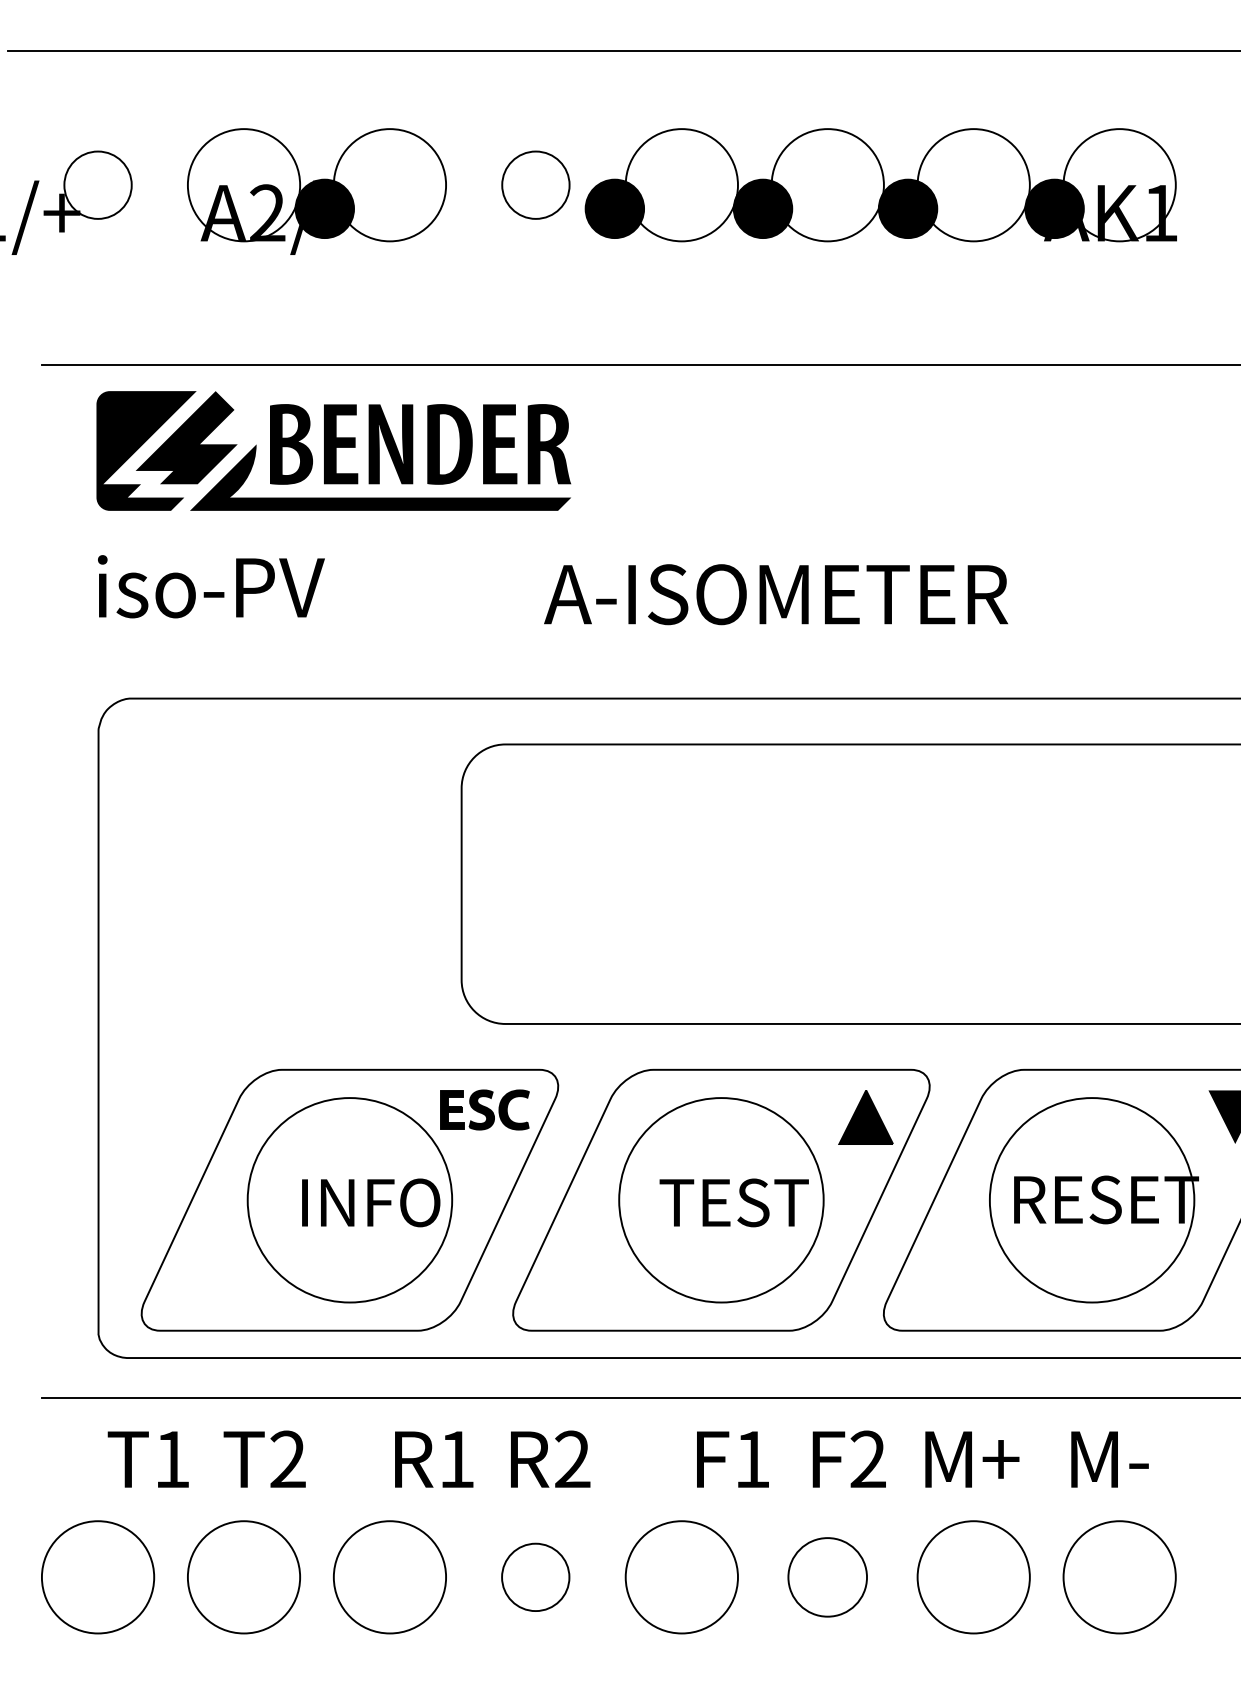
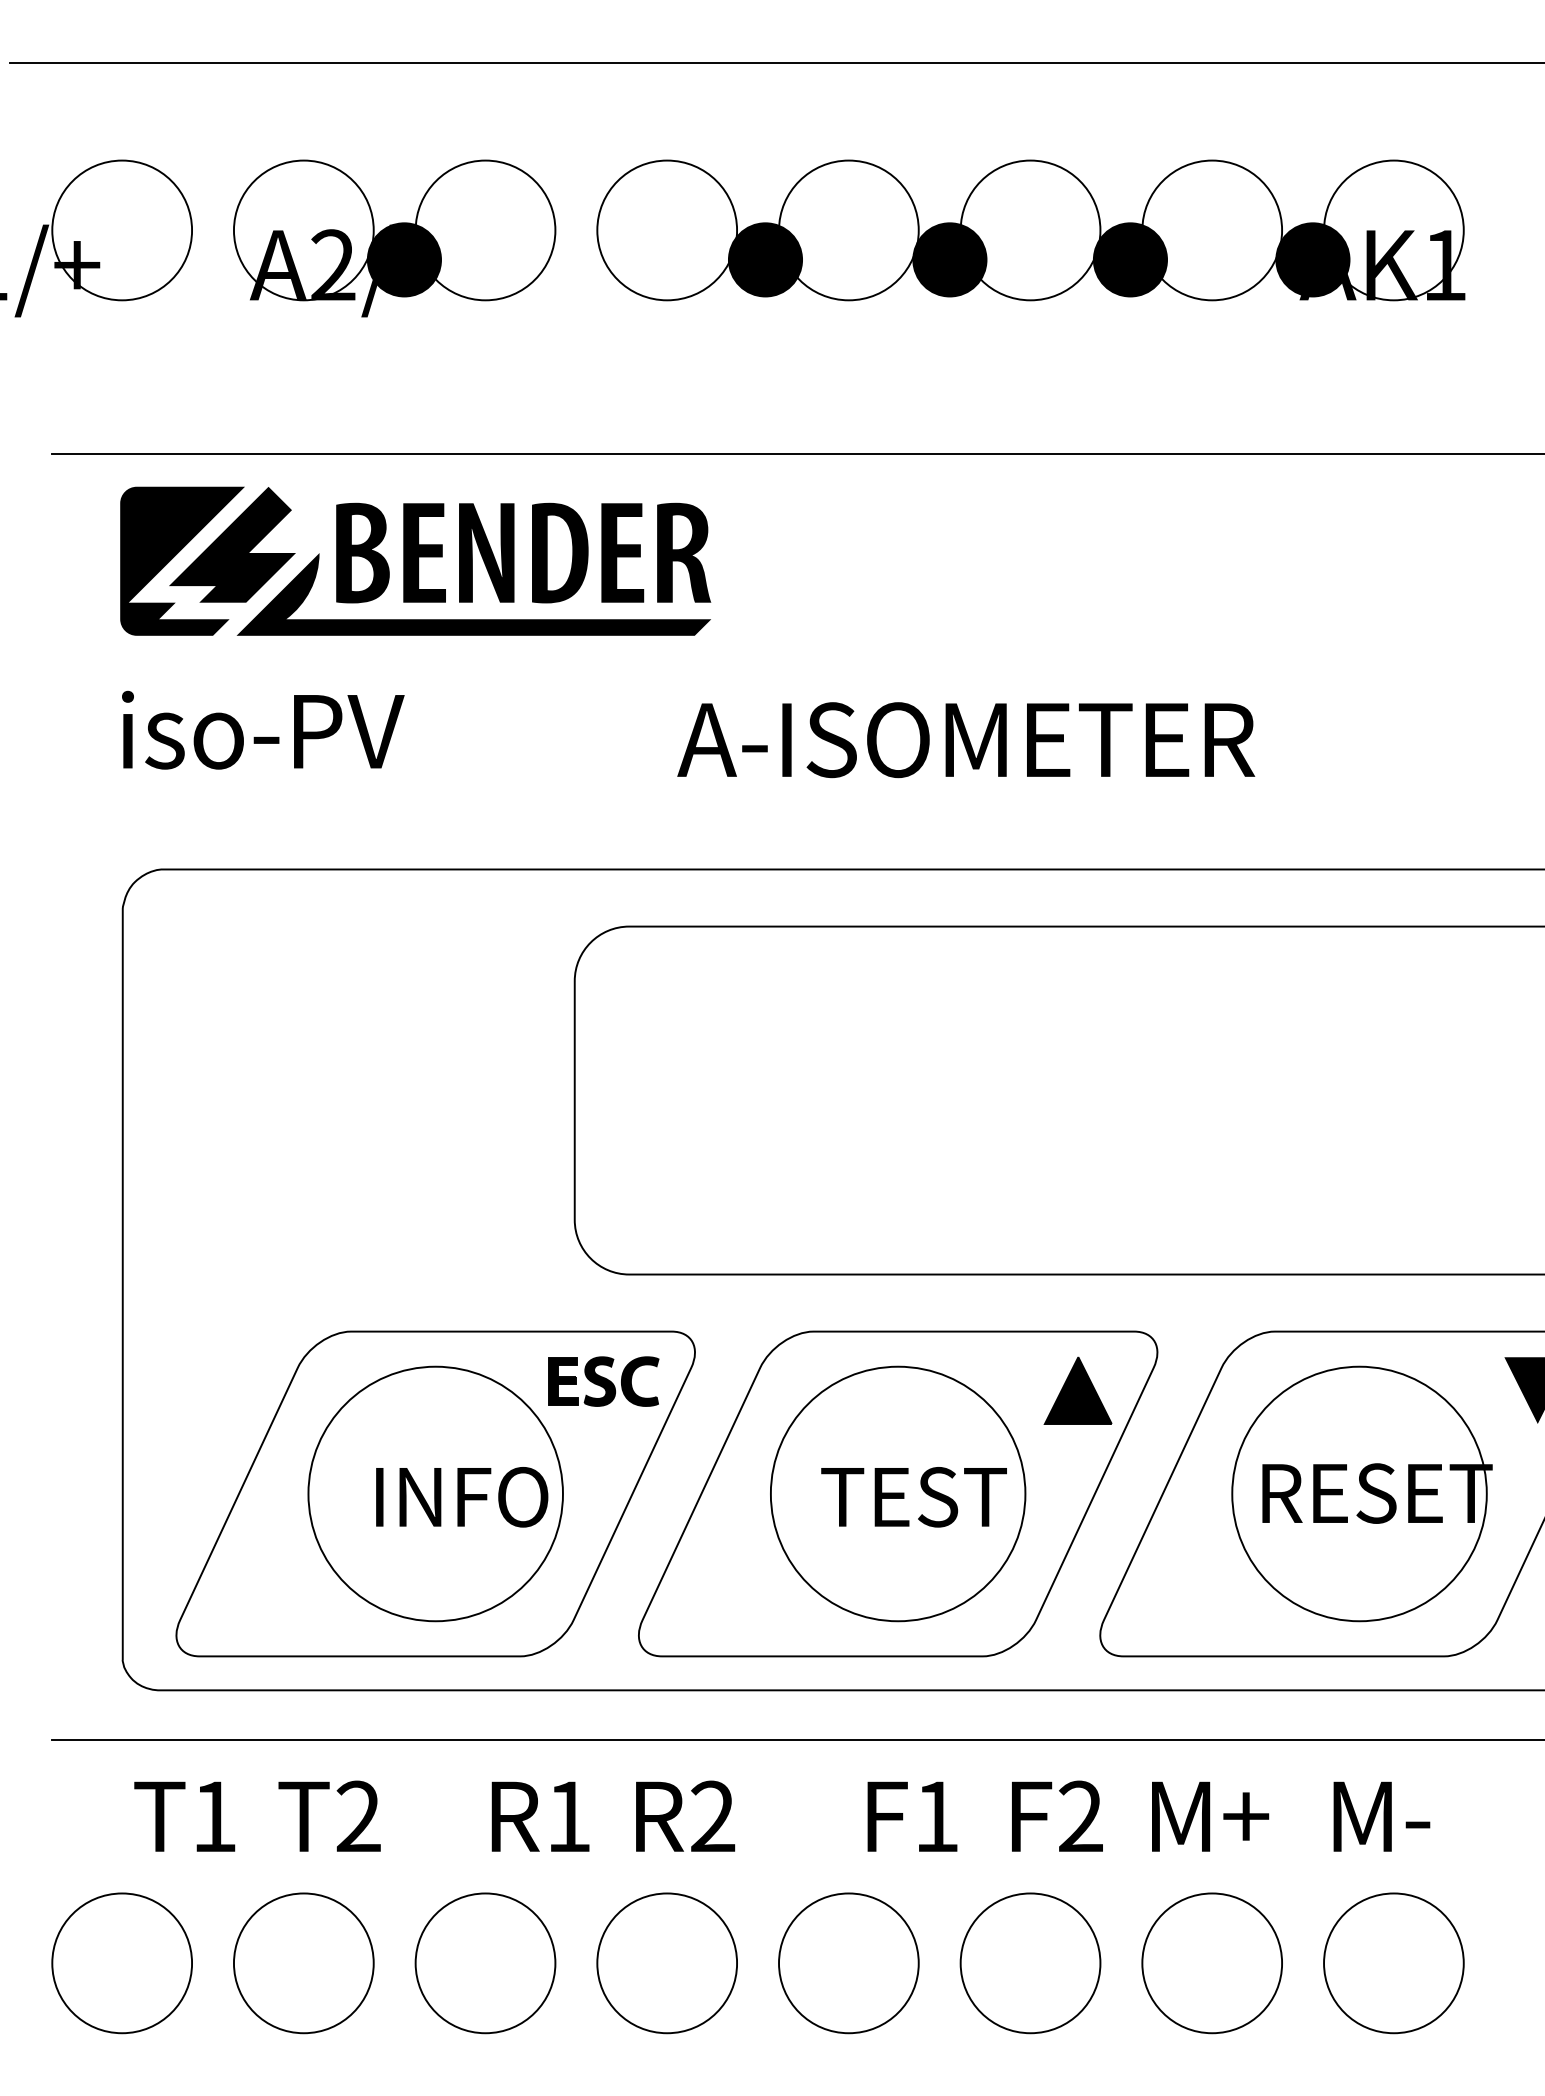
circle: (97, 185) -> (121, 230), size x1.67
circle: (535, 185) -> (666, 230), size x1.67
circle: (535, 1577) -> (666, 1963), size x1.67
circle: (827, 1577) -> (1030, 1963), size x1.43

